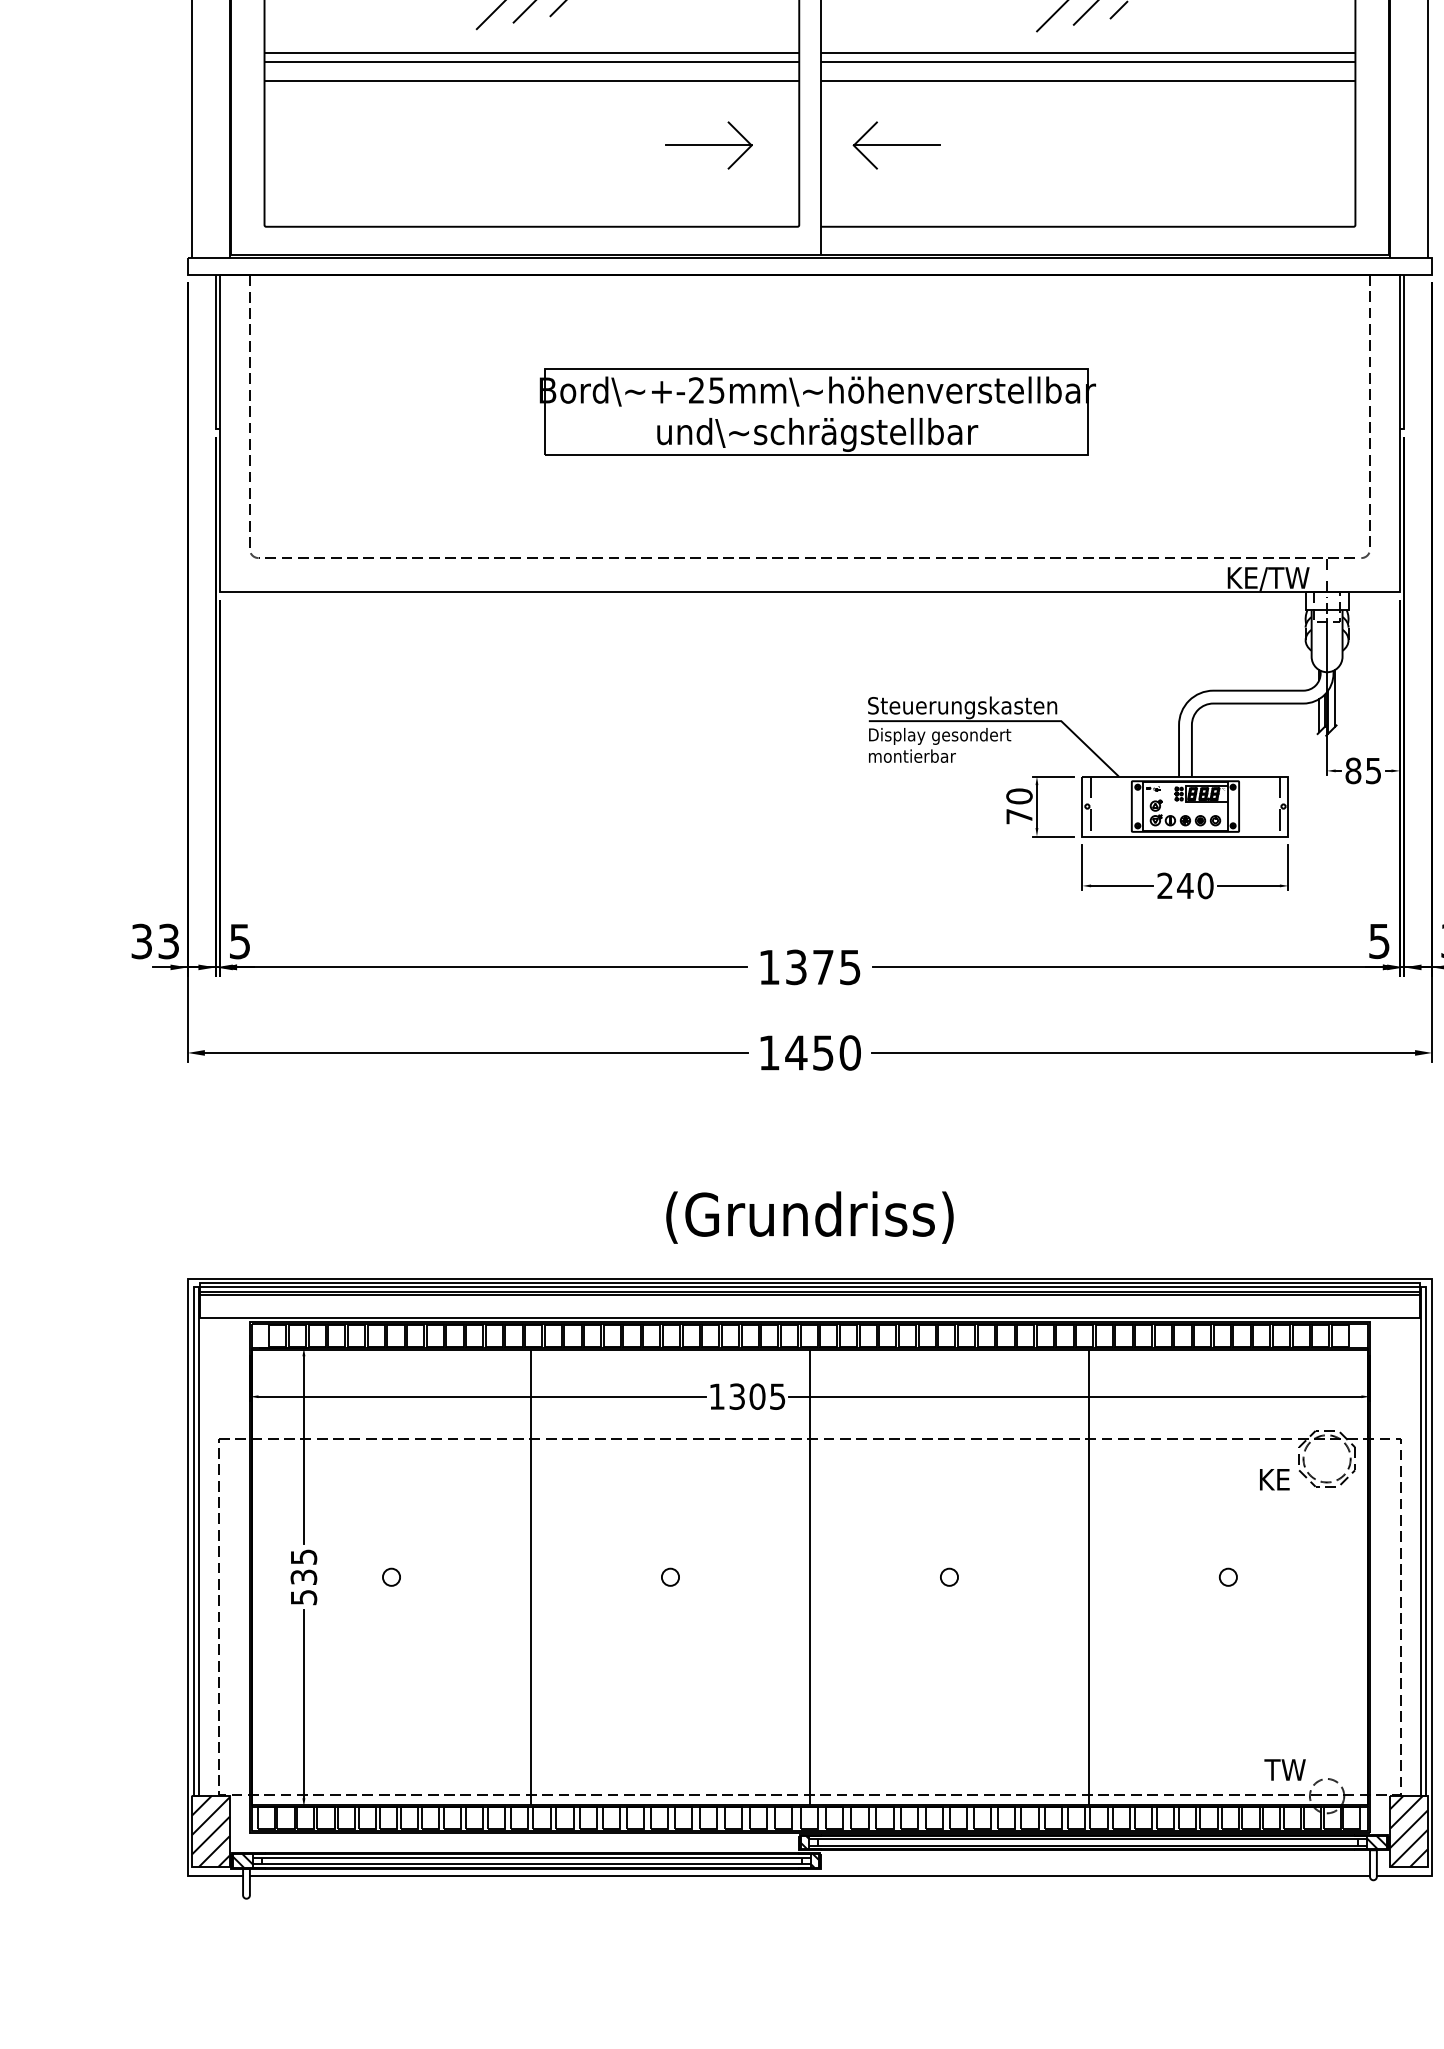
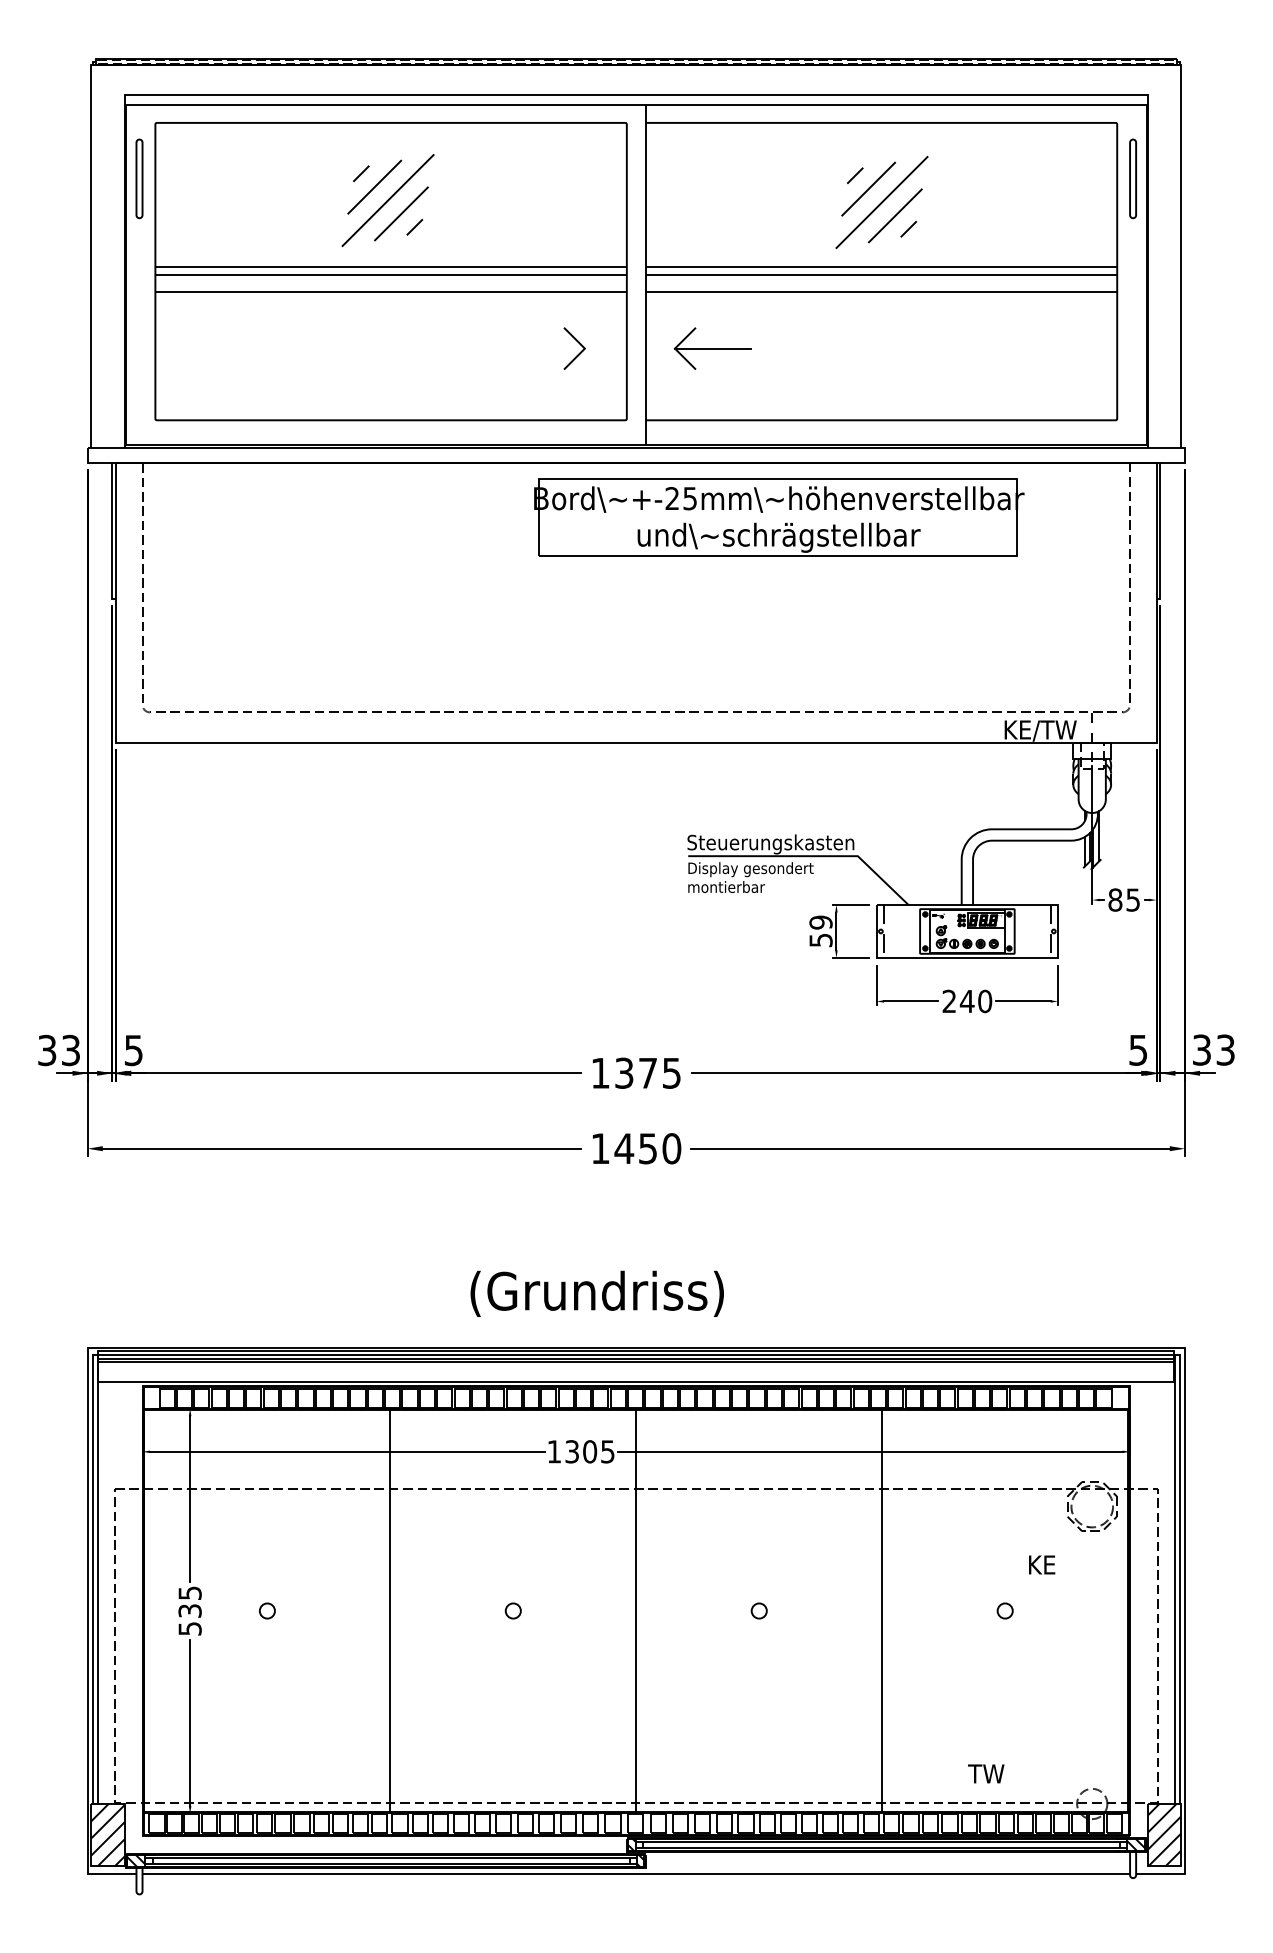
line: (708, 145) -> (546, 348), removed
part: (818, 411) -> (779, 517), moved
text: (1018, 806) -> (820, 931), 70 -> 59
text: (809, 1217) -> (596, 1293), moved
text: (1275, 1479) -> (1042, 1564), moved
text: (1285, 1769) -> (986, 1773), moved

